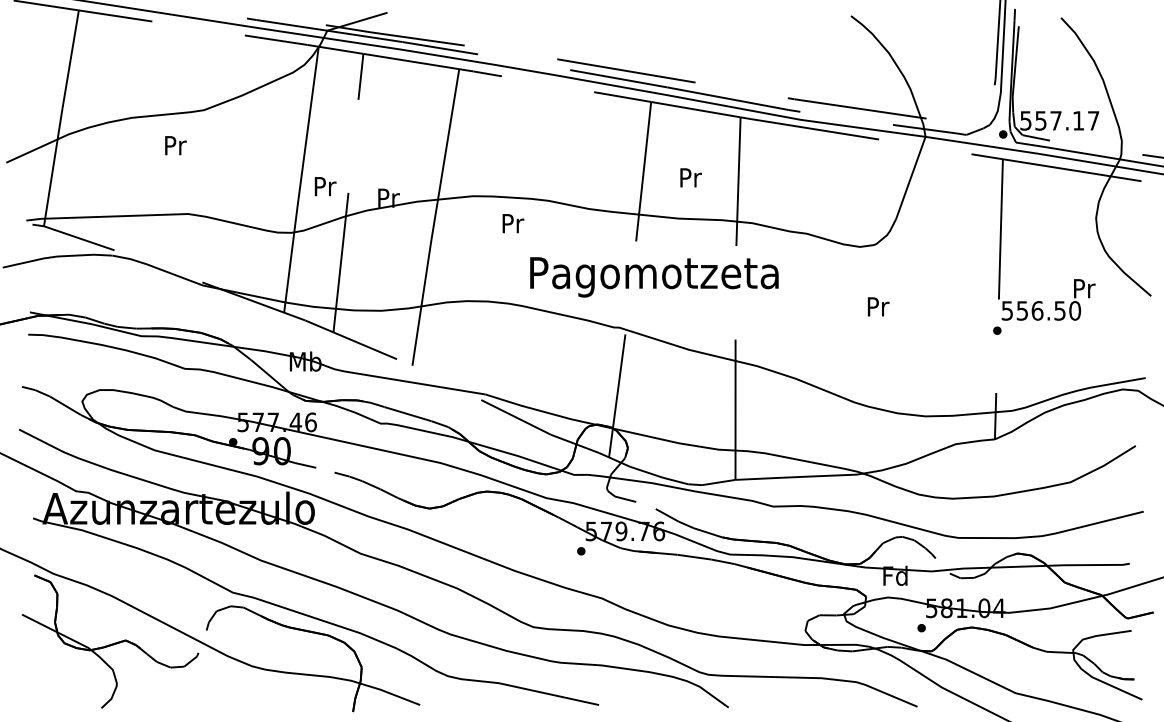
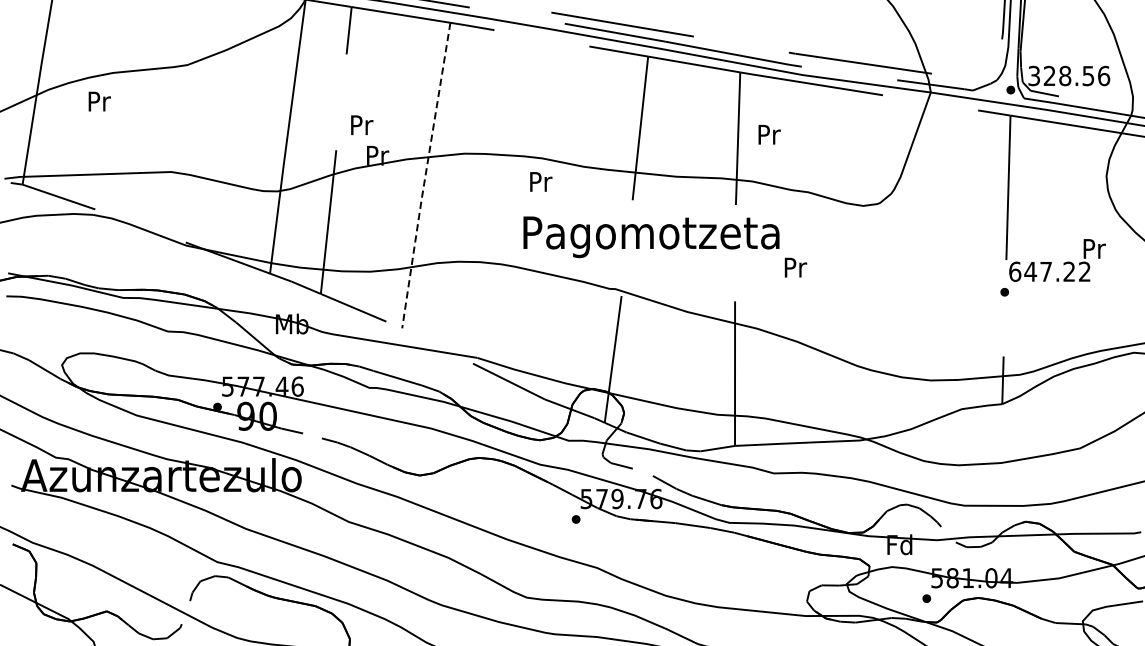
text: (1059, 120) -> (1068, 75), 557.17 -> 328.56
text: (175, 145) -> (99, 101), moved
text: (690, 177) -> (769, 134), moved
text: (325, 186) -> (362, 125), moved
line: (434, 218) -> (424, 176), solid -> dashed
text: (513, 223) -> (541, 181), moved
text: (878, 306) -> (795, 267), moved
text: (1041, 310) -> (1050, 271), 556.50 -> 647.22

